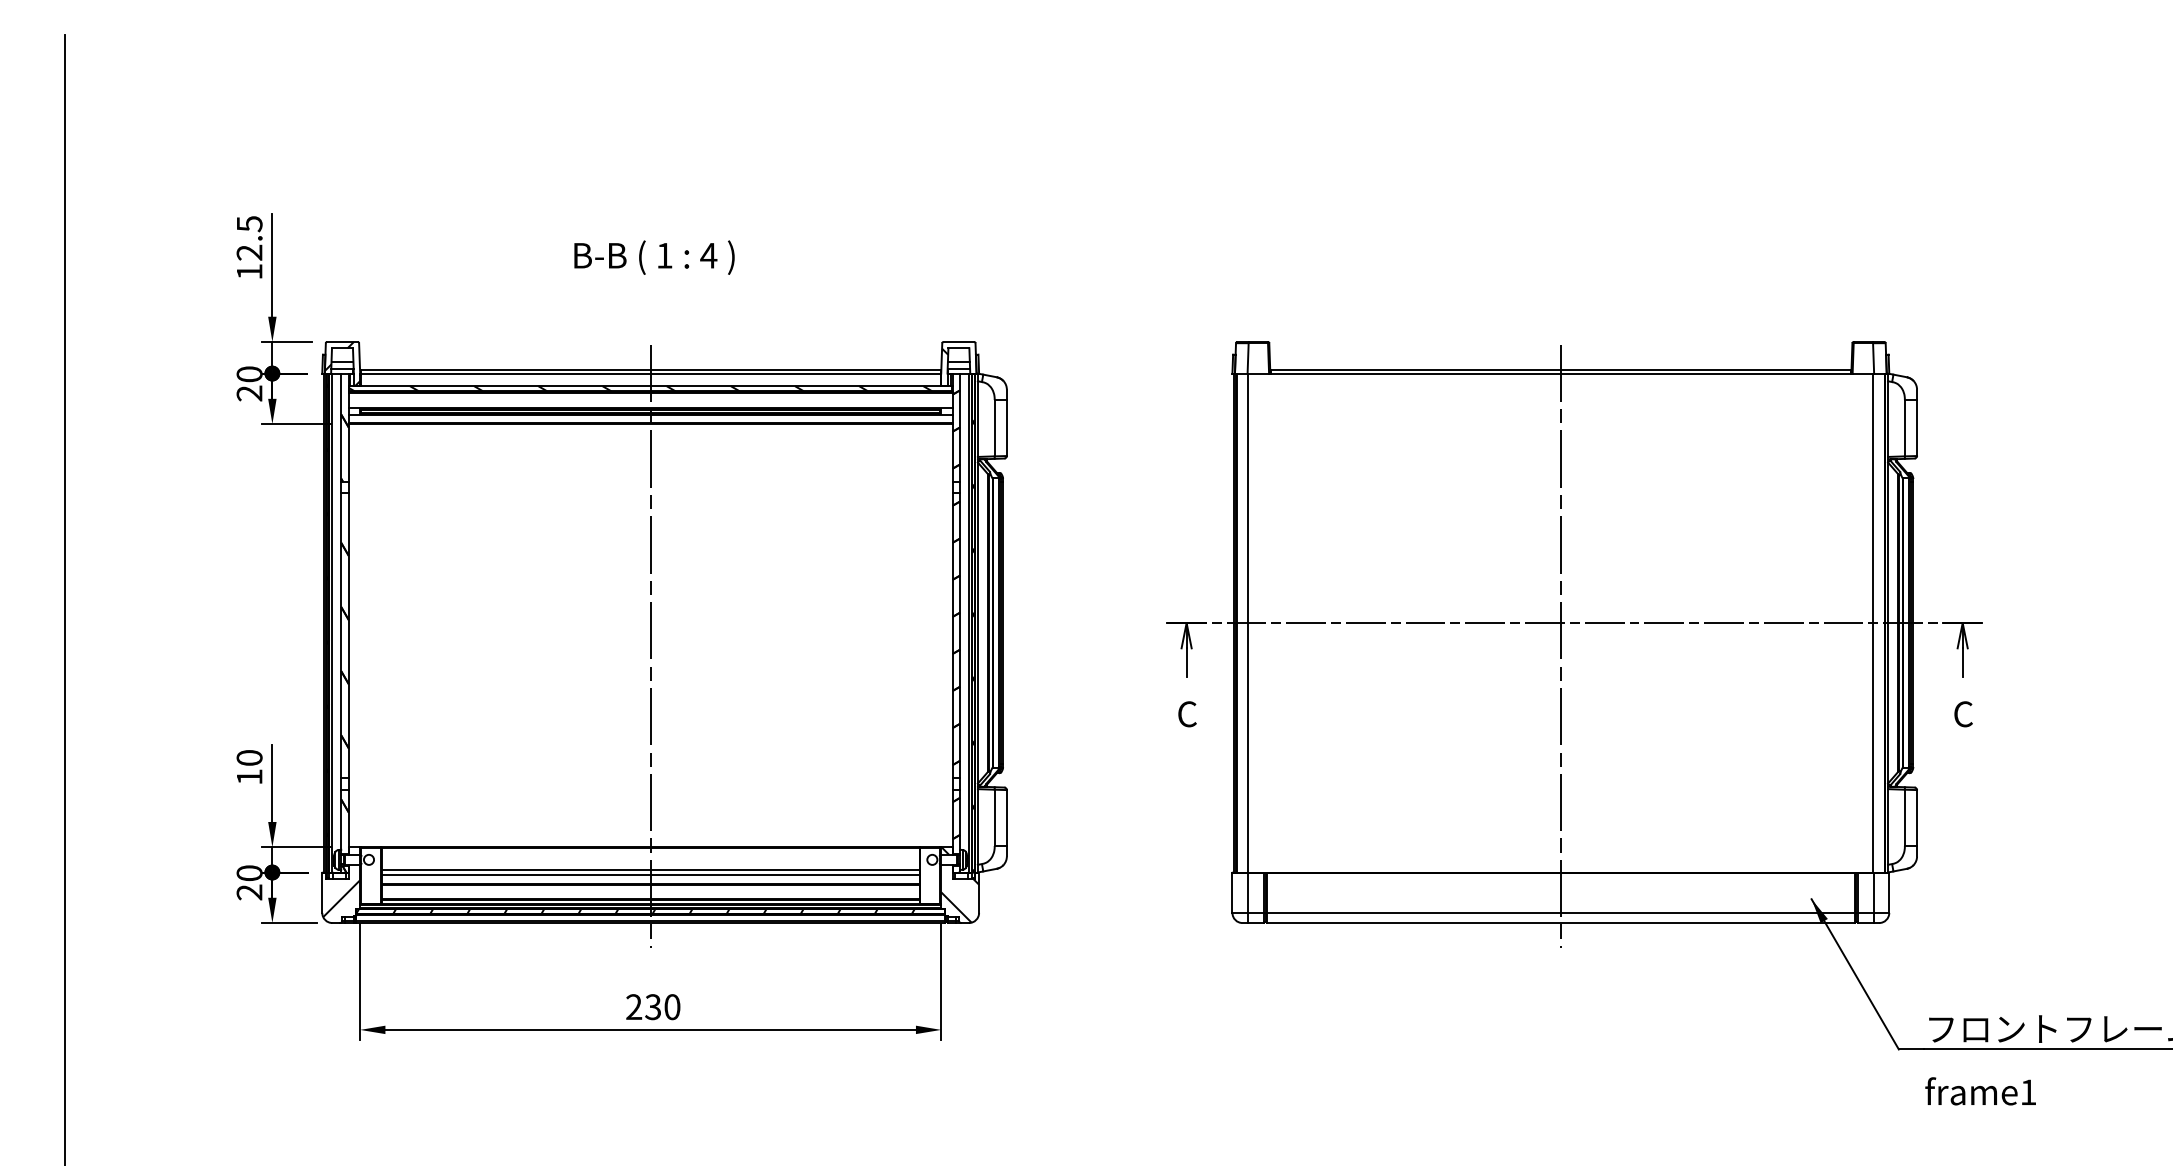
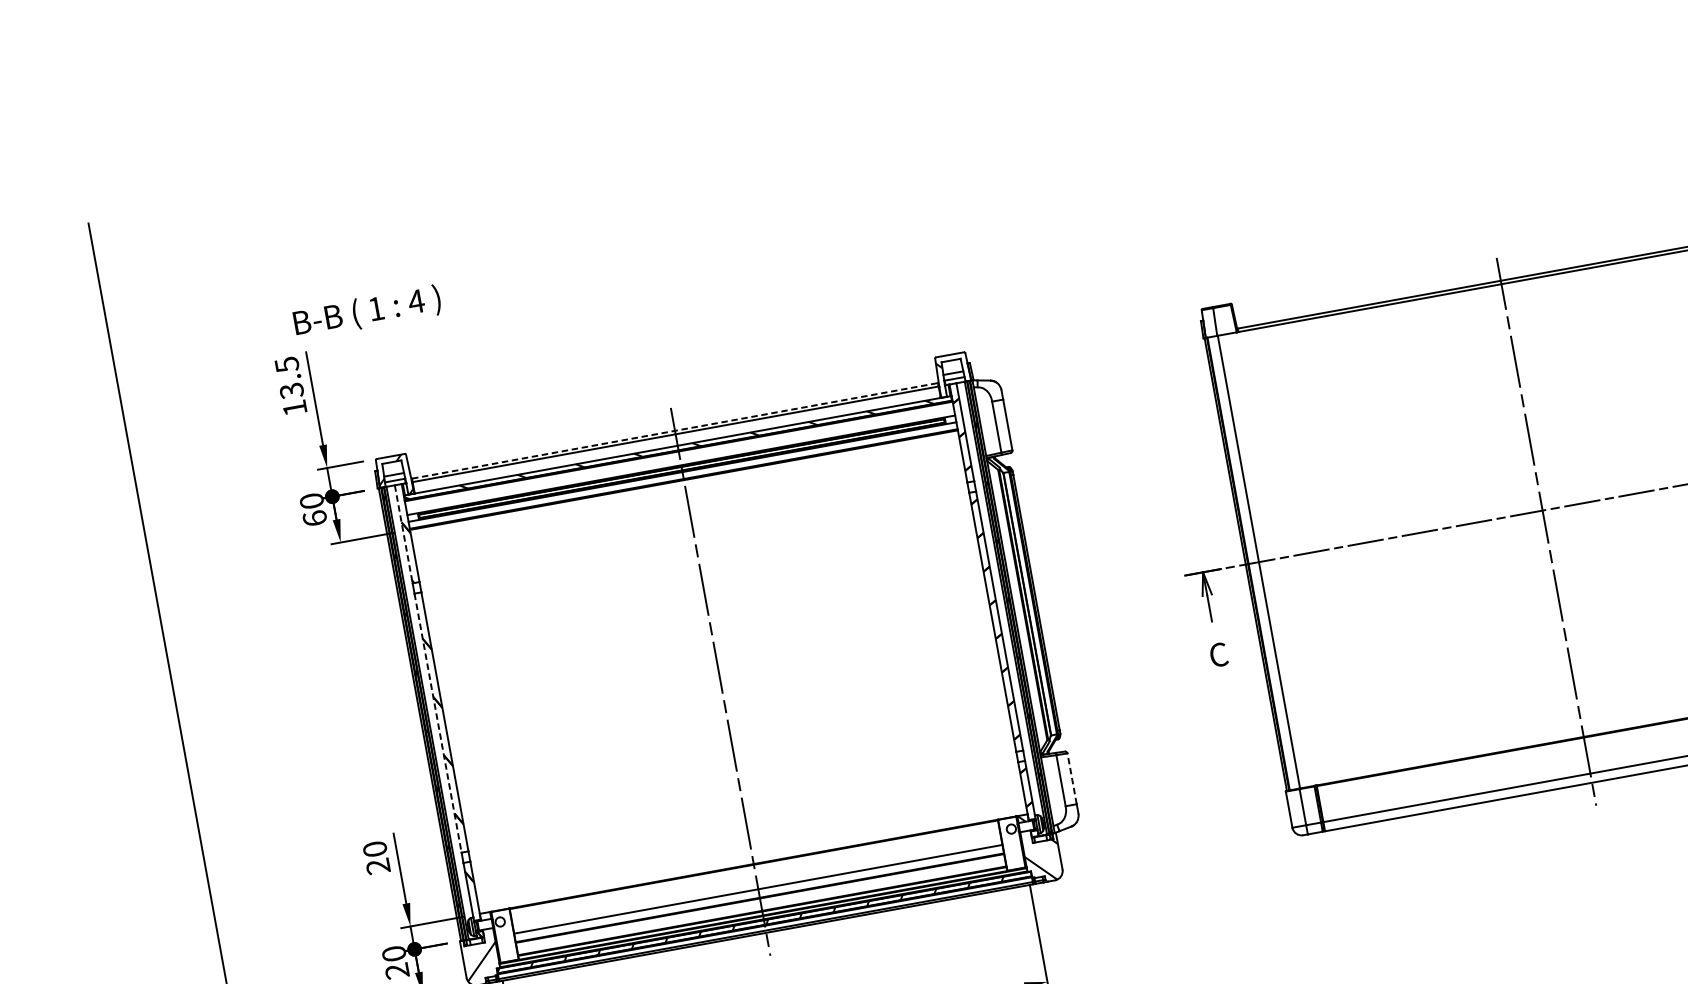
text: (249, 252) -> (291, 390), 12.5 -> 13.5
text: (654, 257) -> (367, 312), moved
line: (650, 369) -> (674, 430), solid -> dashed
text: (249, 393) -> (314, 518), 20 -> 60
line: (341, 427) -> (403, 534), solid -> dashed
line: (341, 635) -> (438, 722), solid -> dashed
text: (249, 777) -> (378, 866), 10 -> 20
line: (1006, 818) -> (1071, 779), solid -> dashed
line: (650, 869) -> (757, 884), removed

